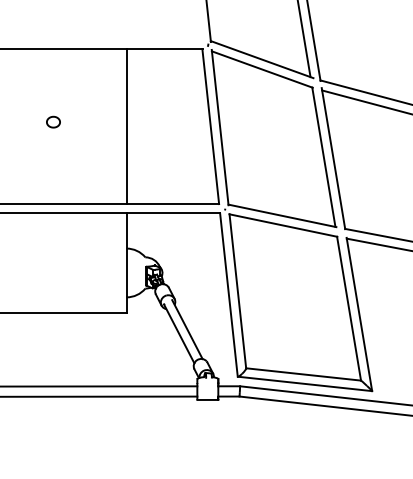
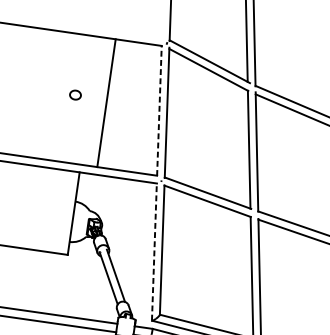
part: (53, 121) -> (75, 94), moved
line: (126, 126) -> (106, 103), moved
line: (210, 126) -> (159, 110), solid -> dashed
line: (228, 294) -> (154, 251), solid -> dashed

